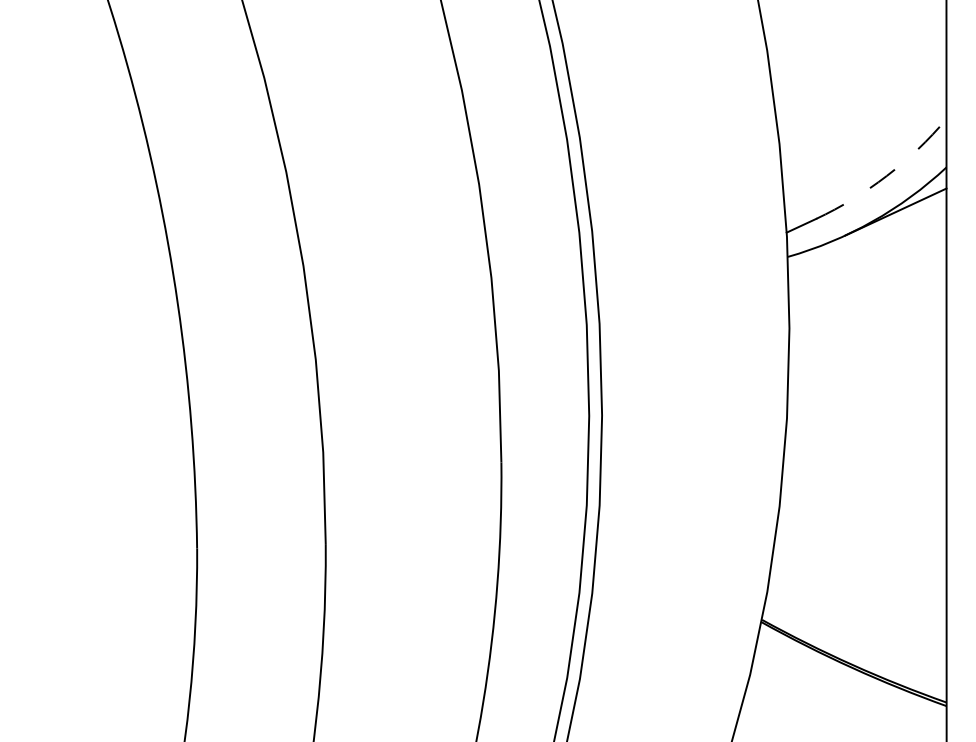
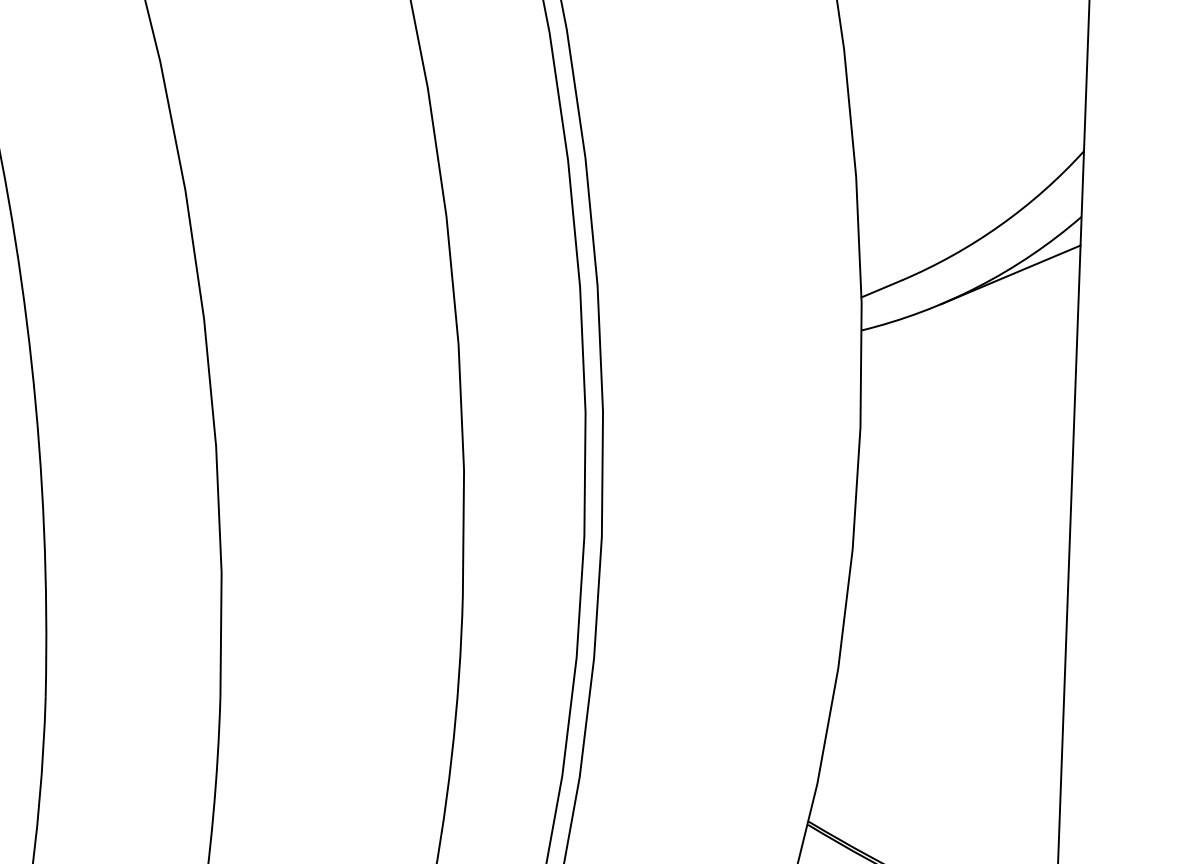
arc: (886, 176) -> (999, 226), dashed -> solid

